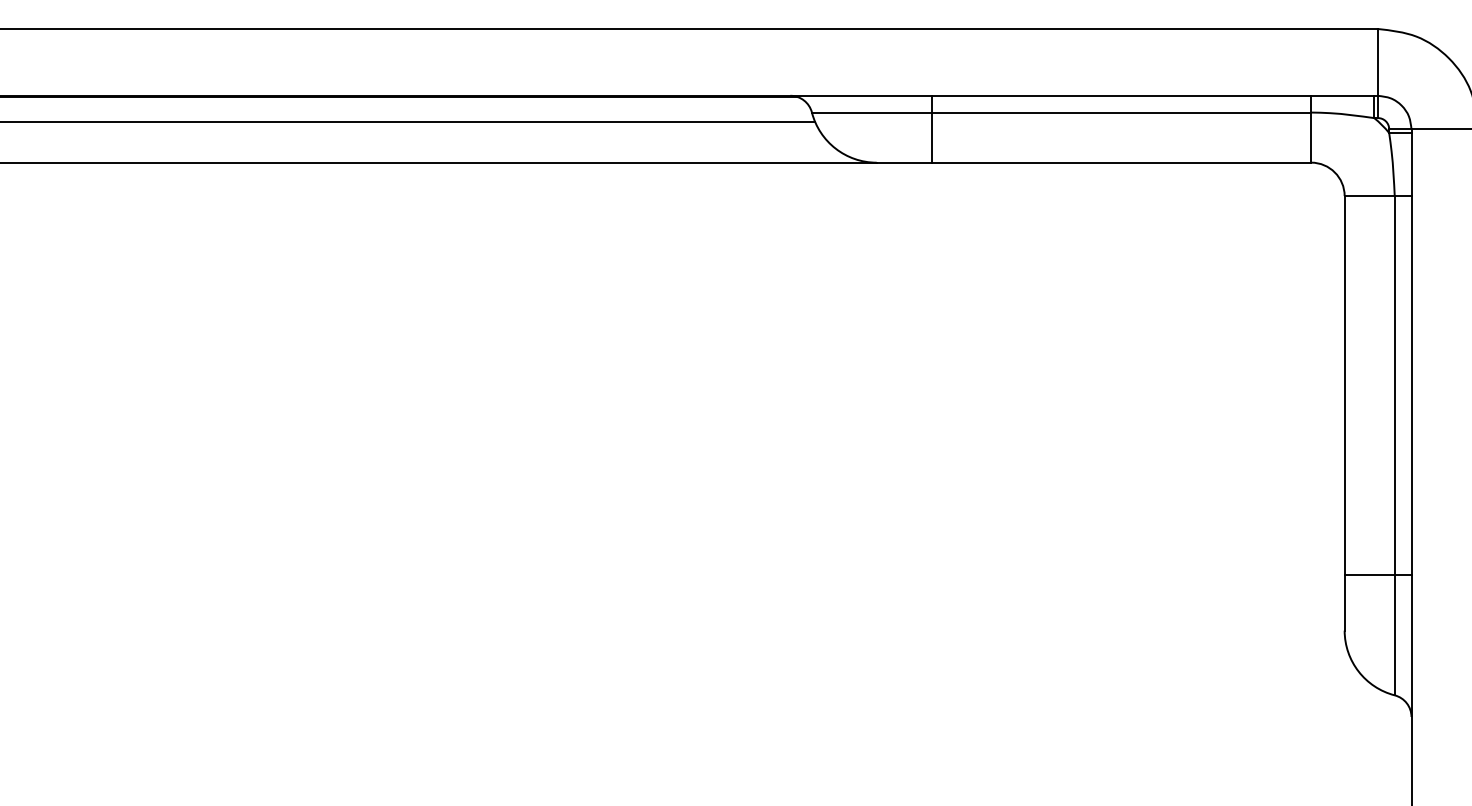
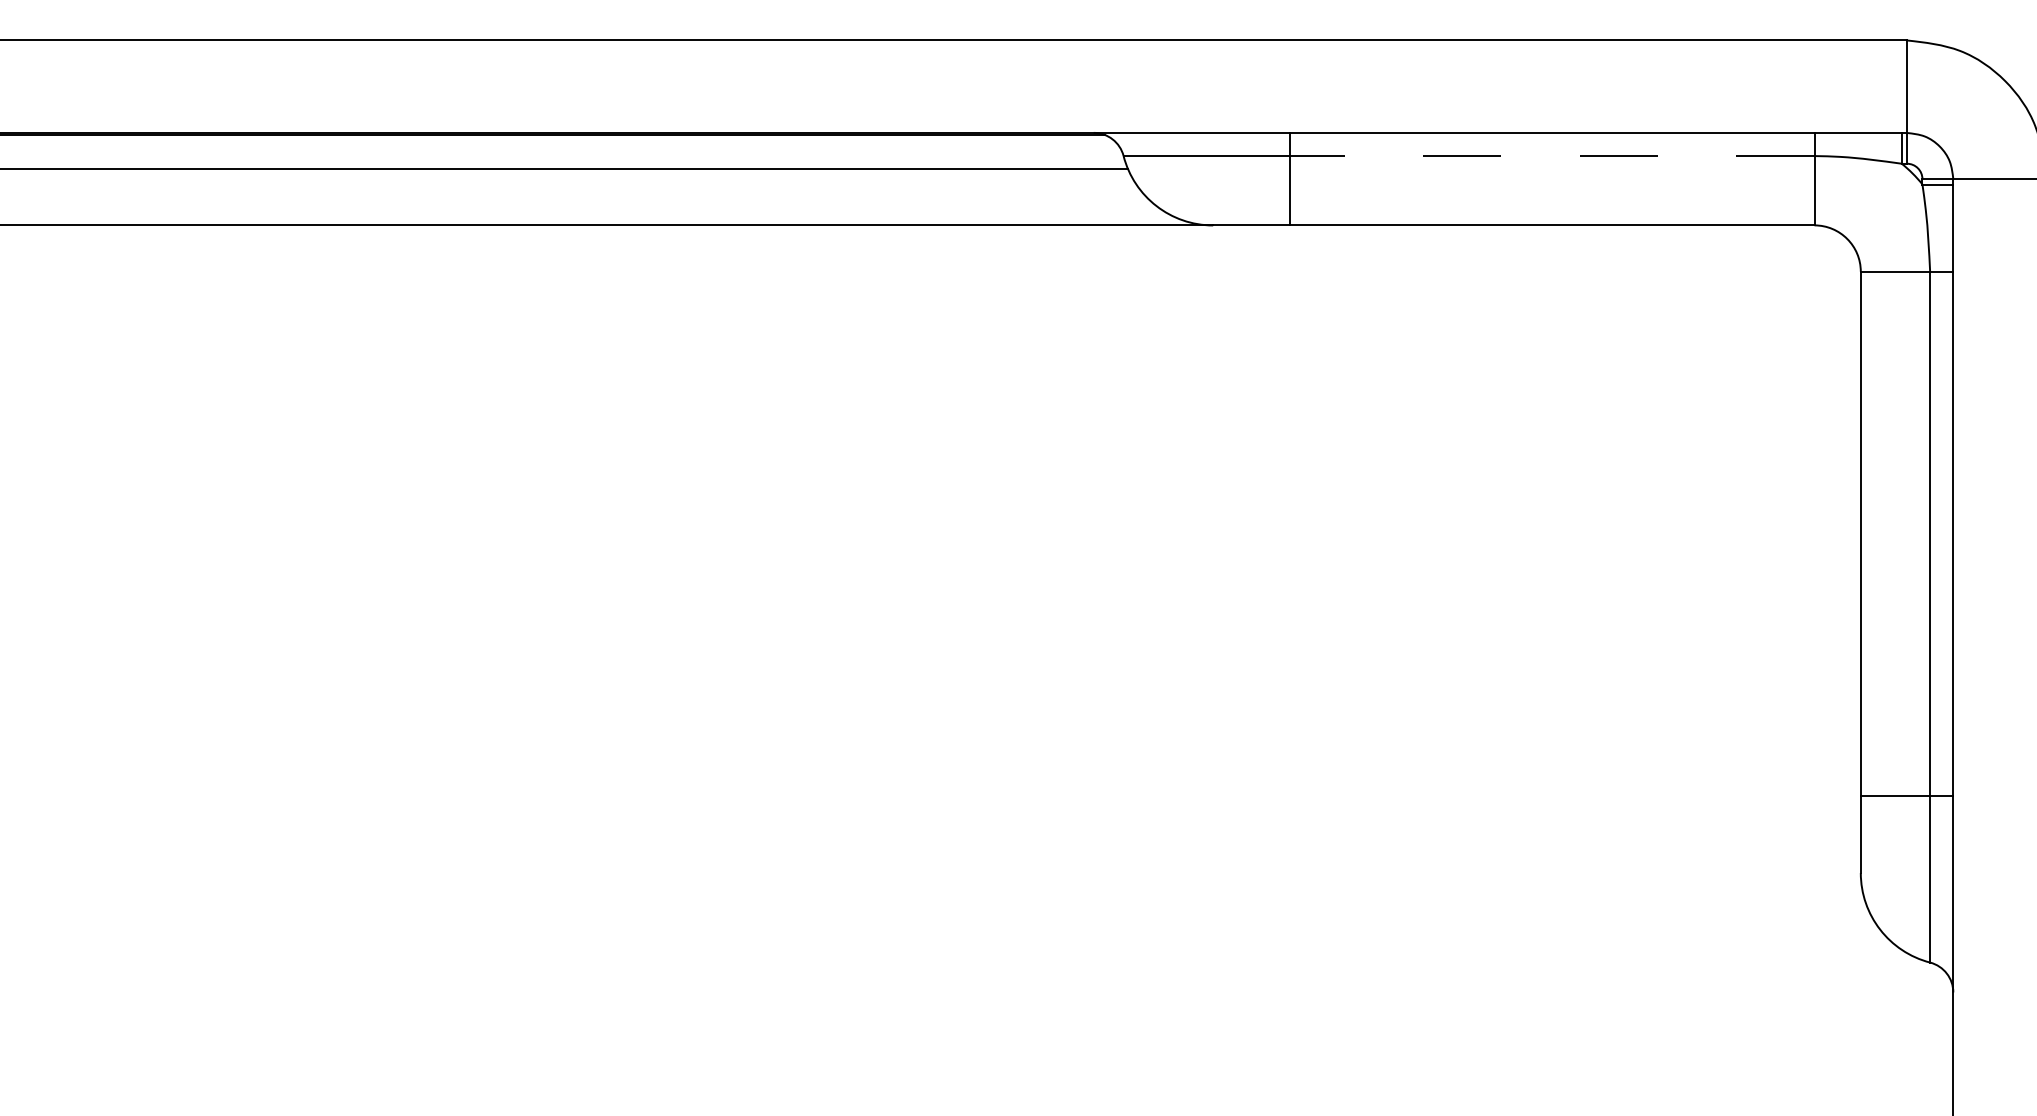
line: (1121, 112) -> (1551, 156), solid -> dashed

